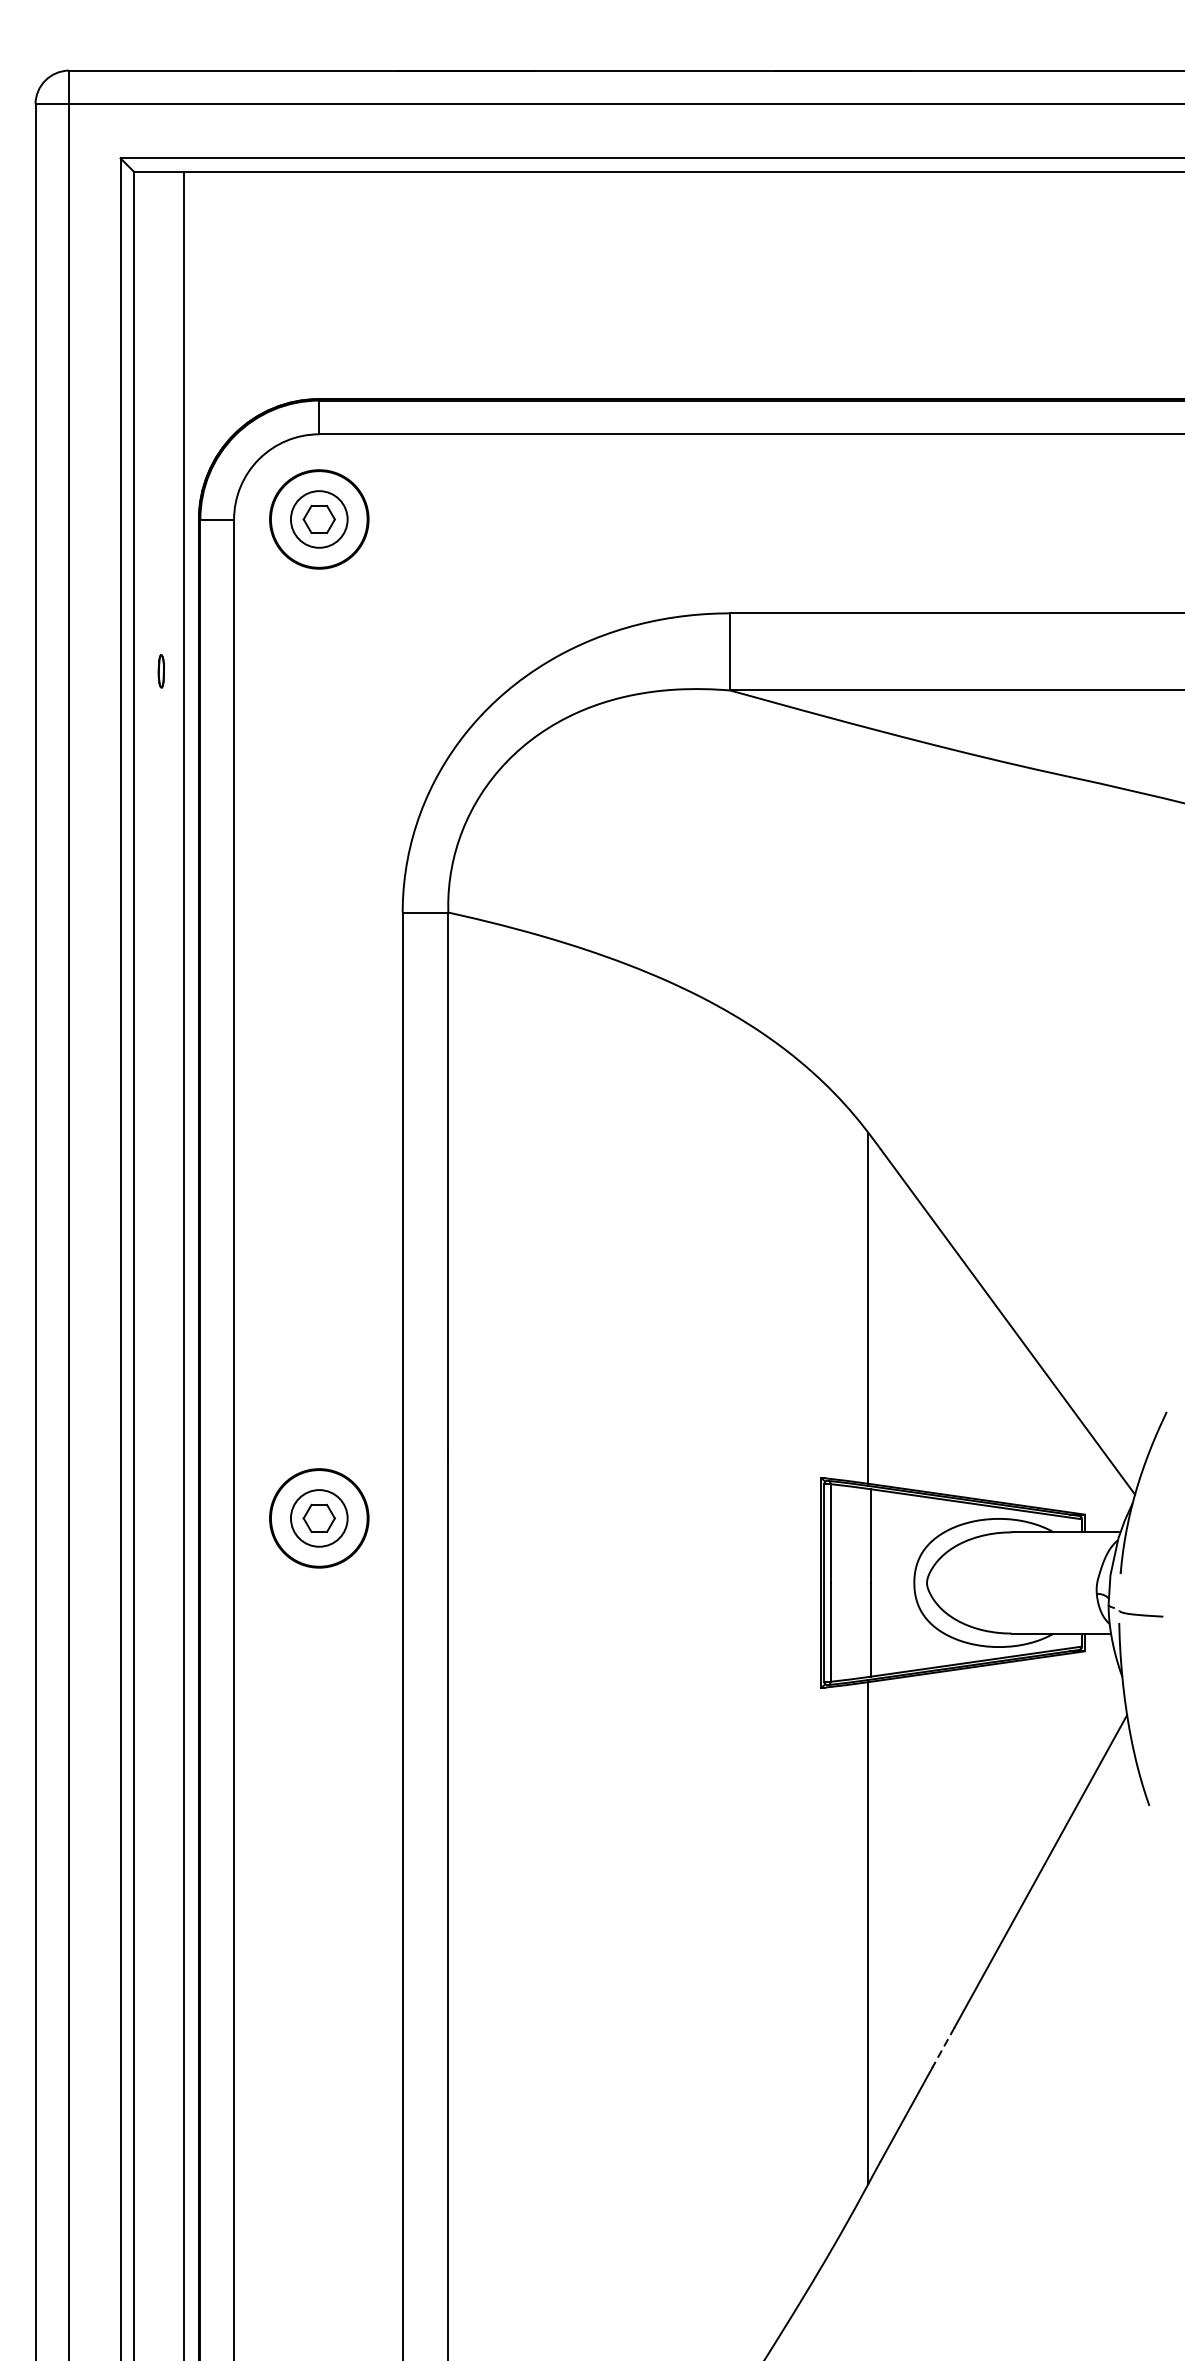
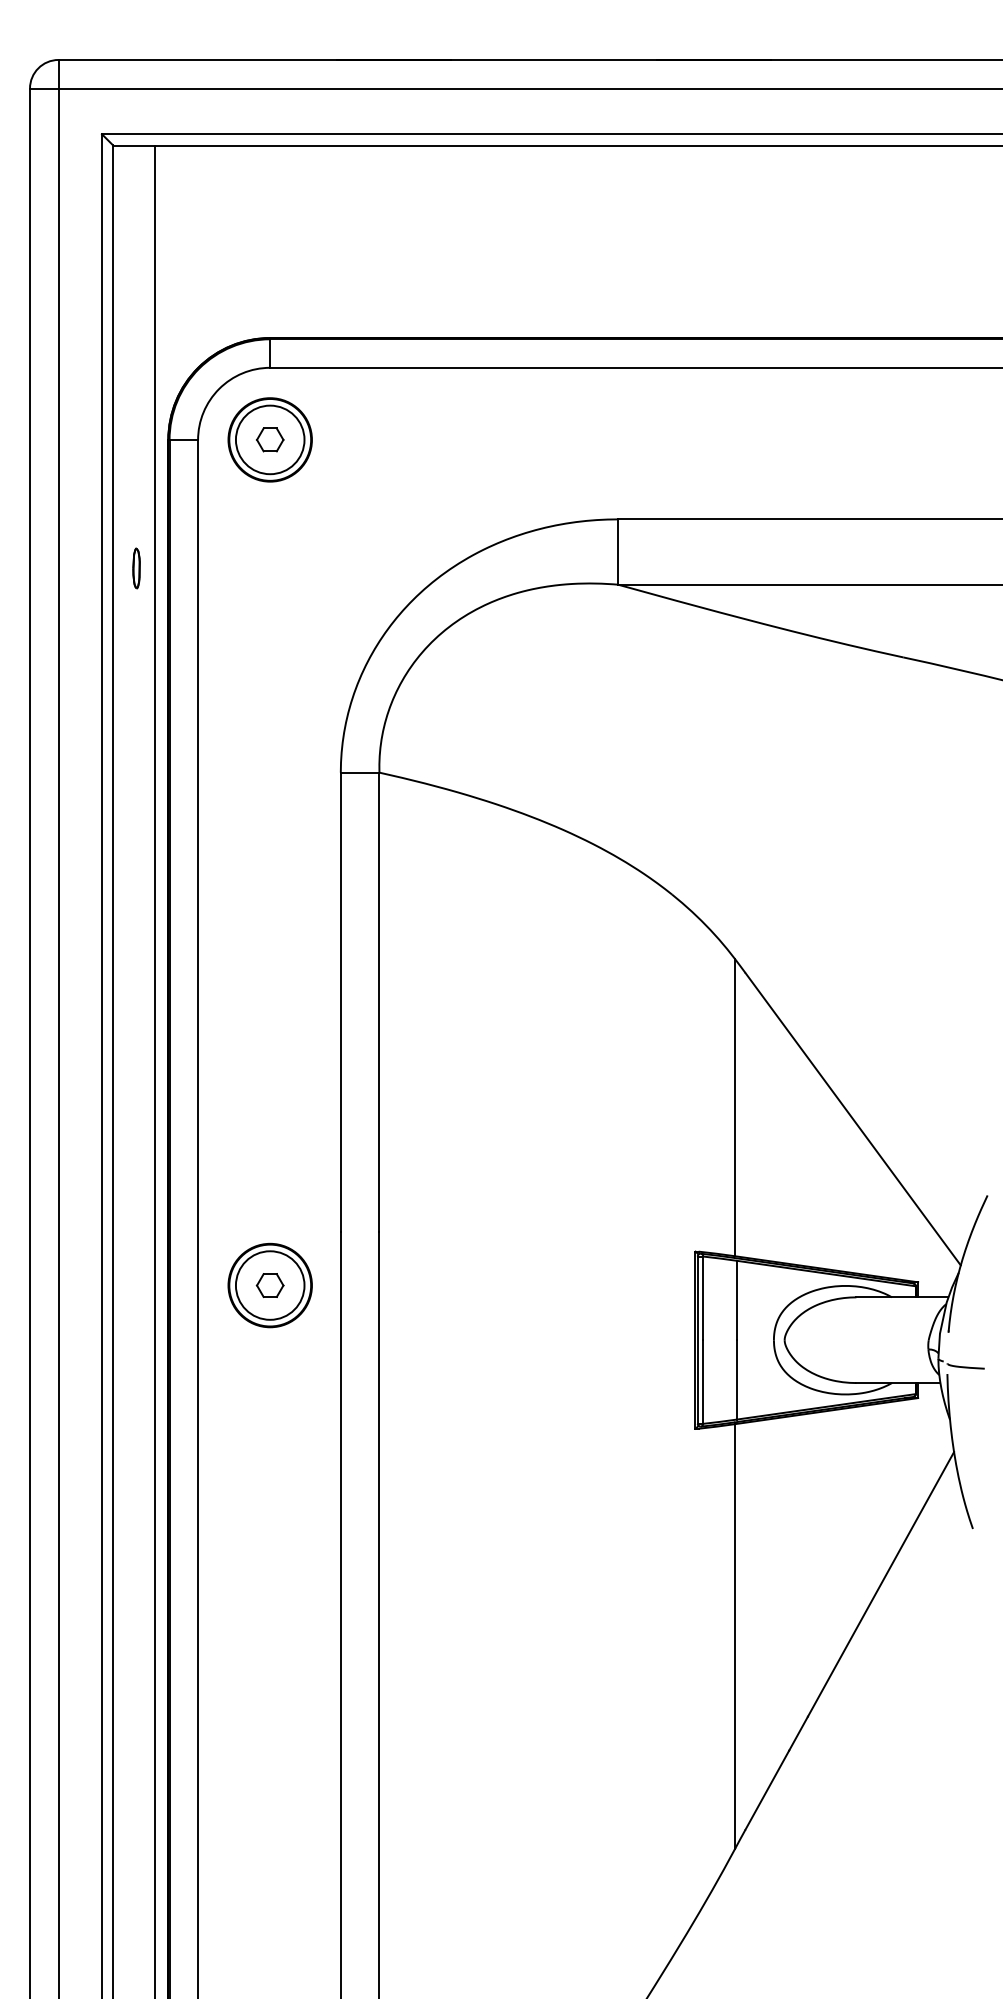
circle: (318, 518) -> (269, 439), size x1.43
part: (161, 671) -> (136, 568), size x1.43
circle: (318, 1518) -> (269, 1285), size x1.43
line: (943, 2048) -> (798, 1734), dashed -> solid

